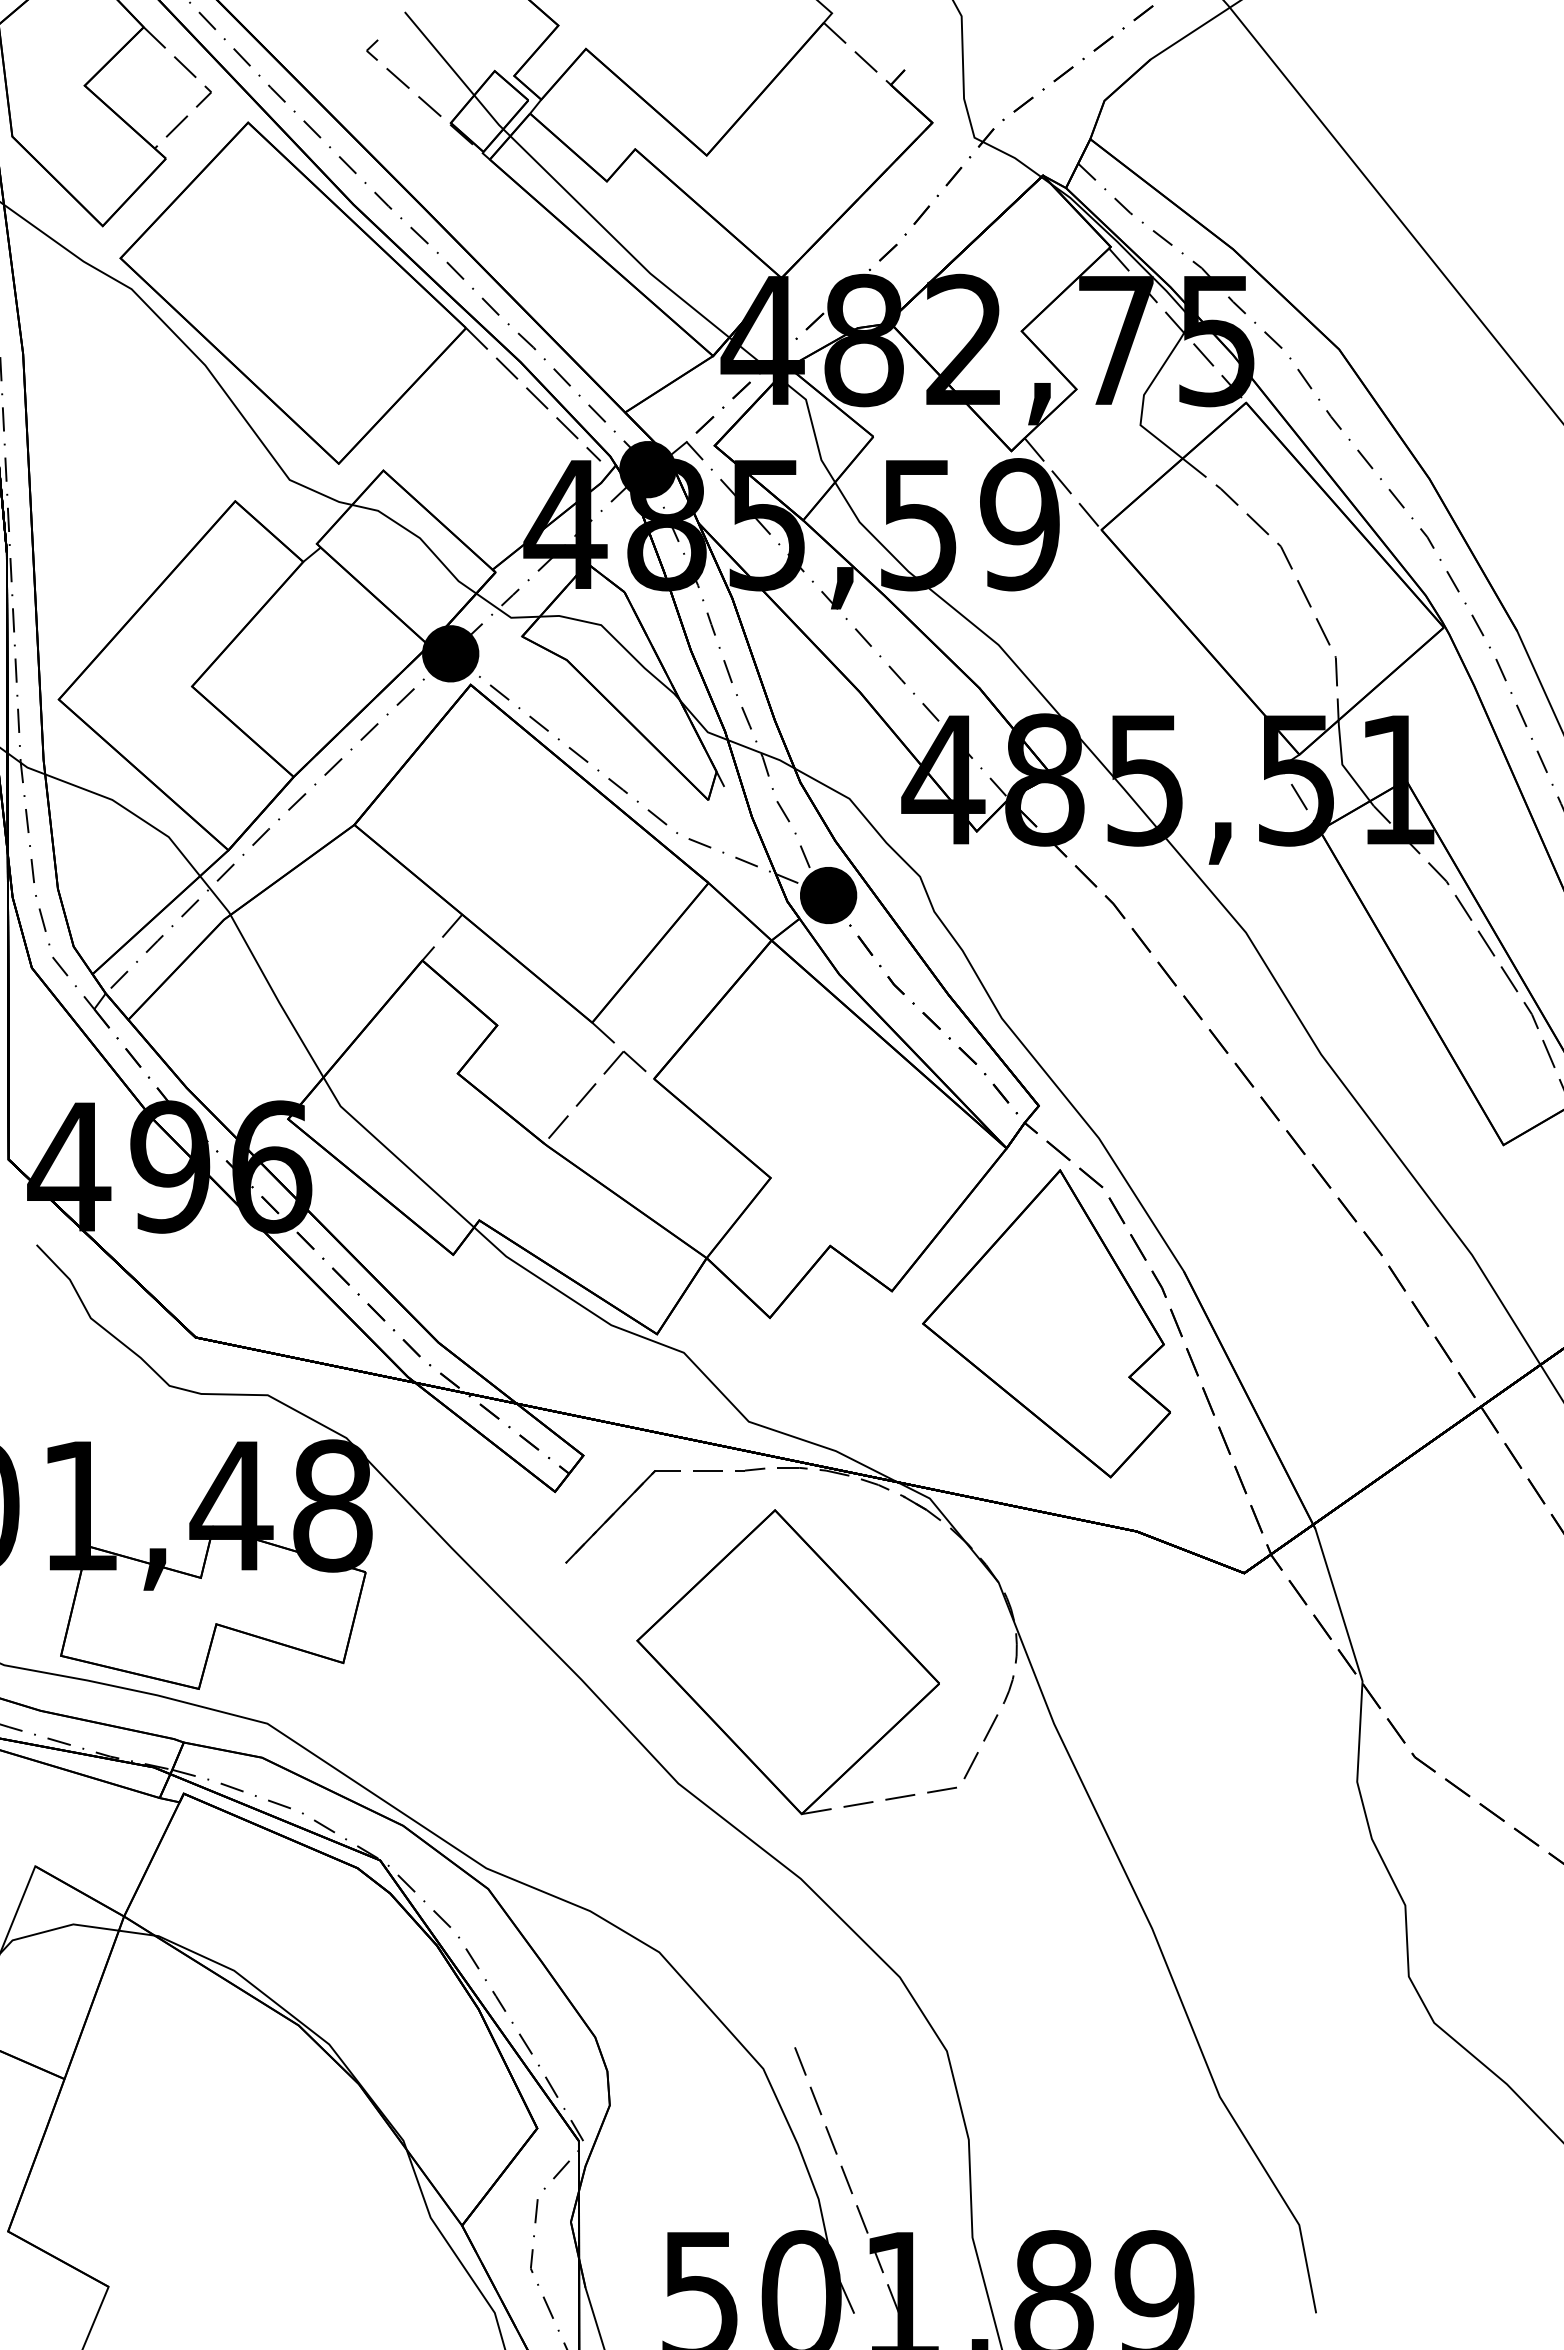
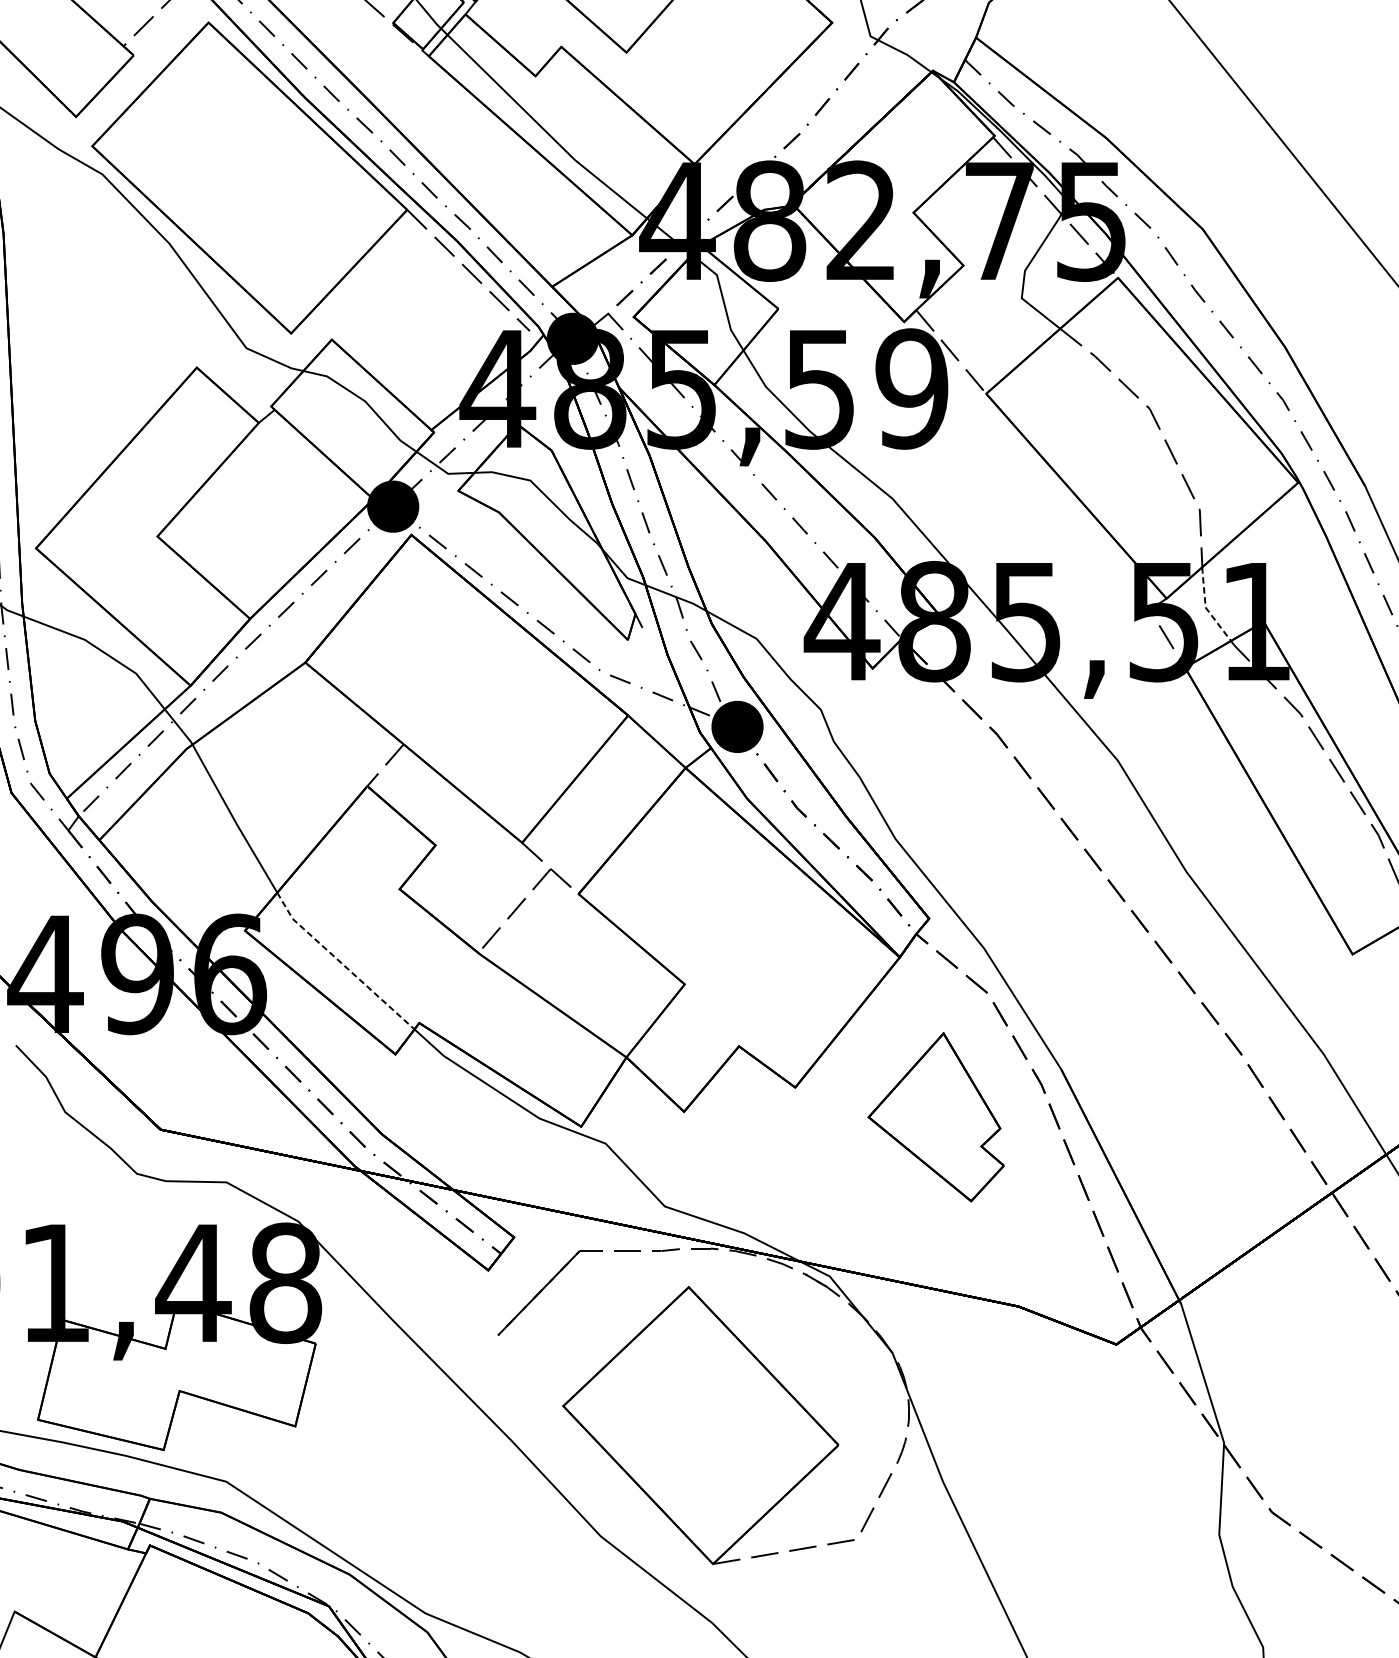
line: (1342, 764) -> (1205, 607), solid -> dashed
line: (394, 1155) -> (341, 963), solid -> dashed
part: (1046, 1323) -> (936, 1116), size x0.6

